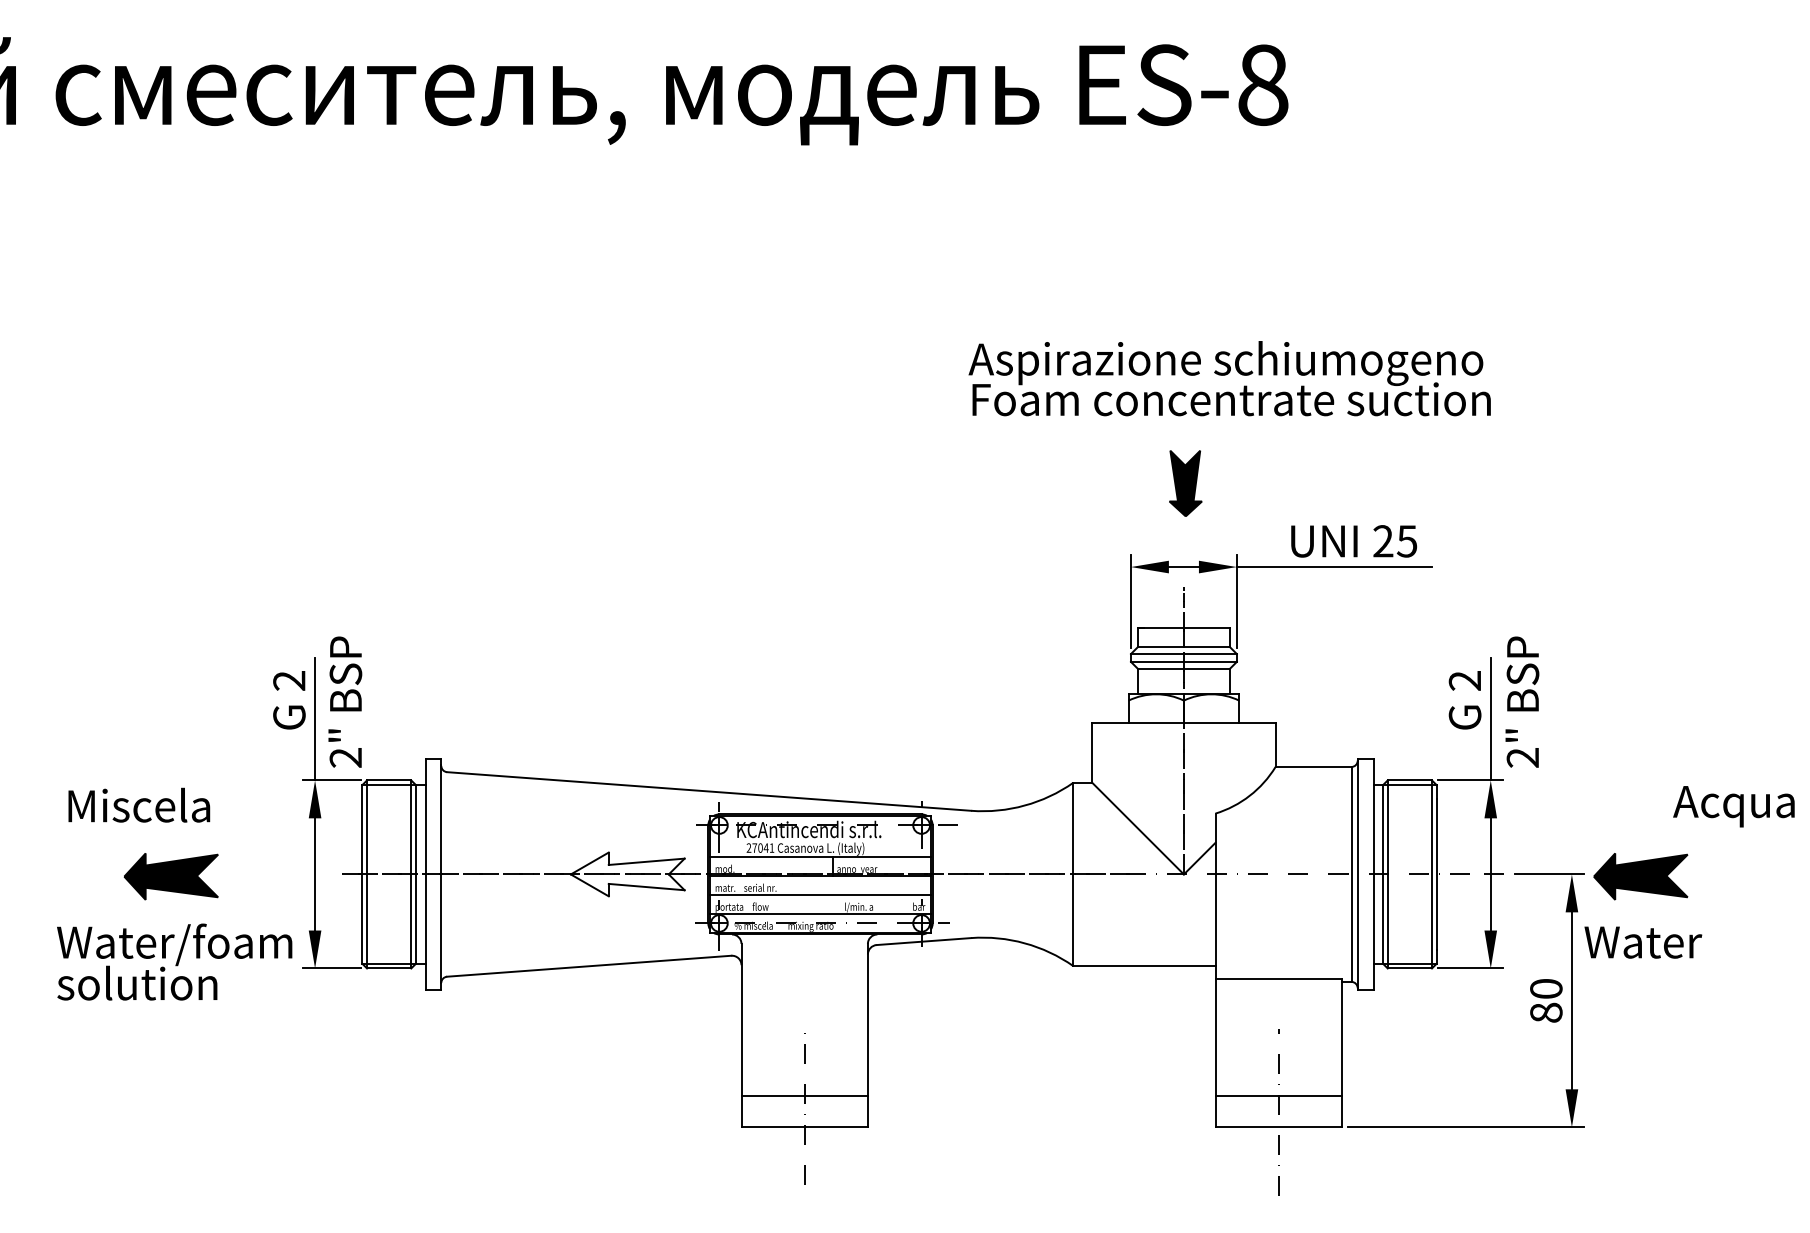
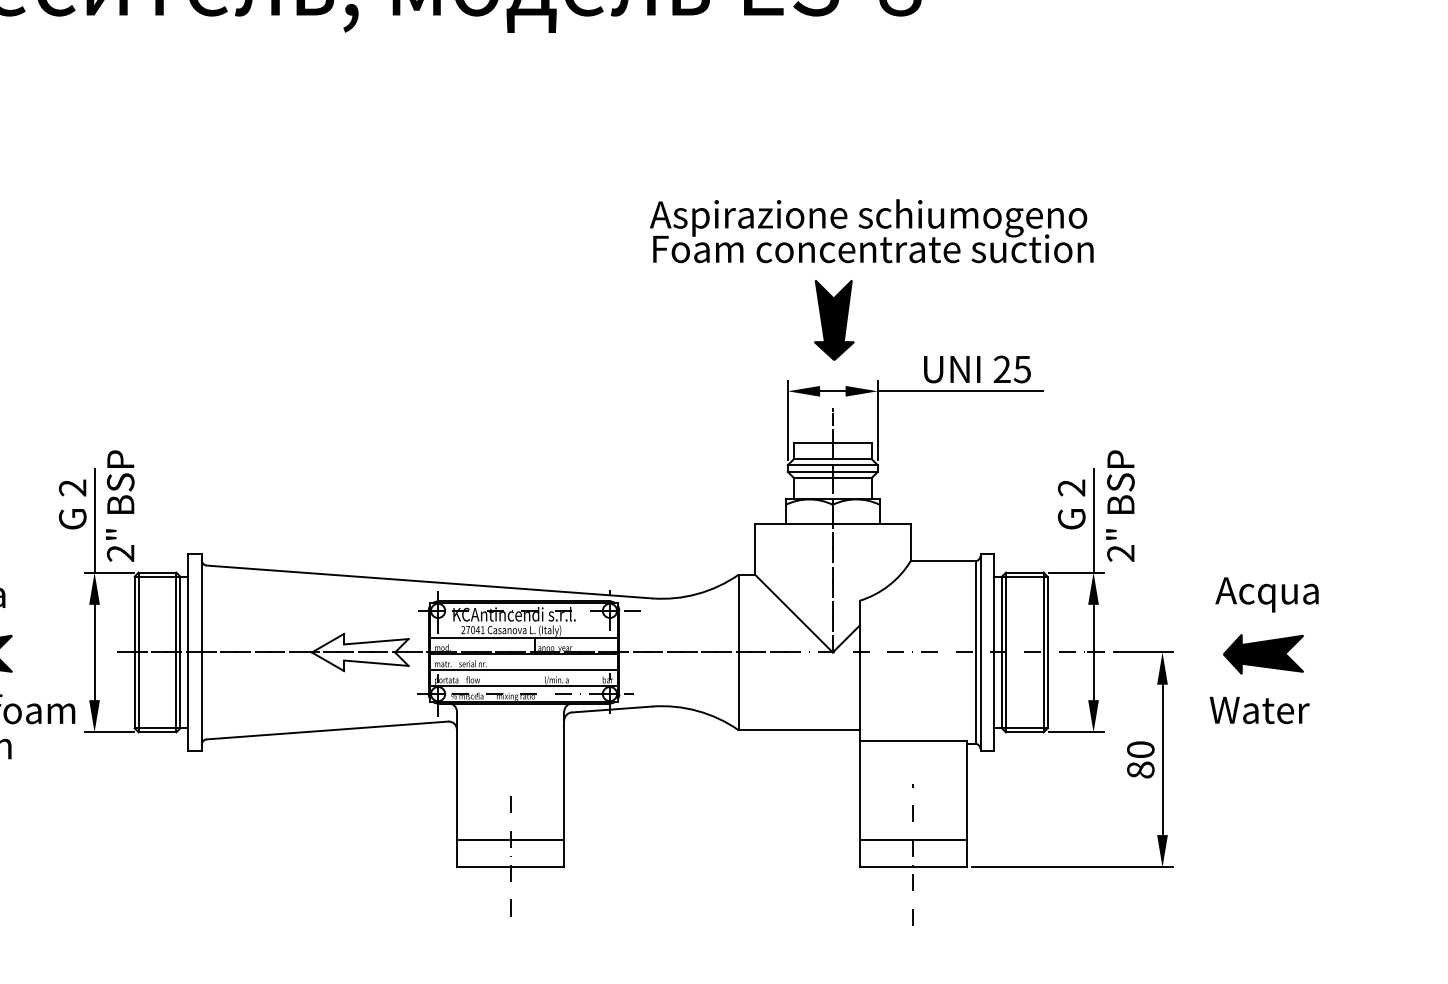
part: (1185, 483) -> (834, 320), size x1.43
text: (1733, 806) -> (1266, 594), moved
part: (1640, 876) -> (1263, 654), moved
text: (1643, 942) -> (1259, 710), moved

